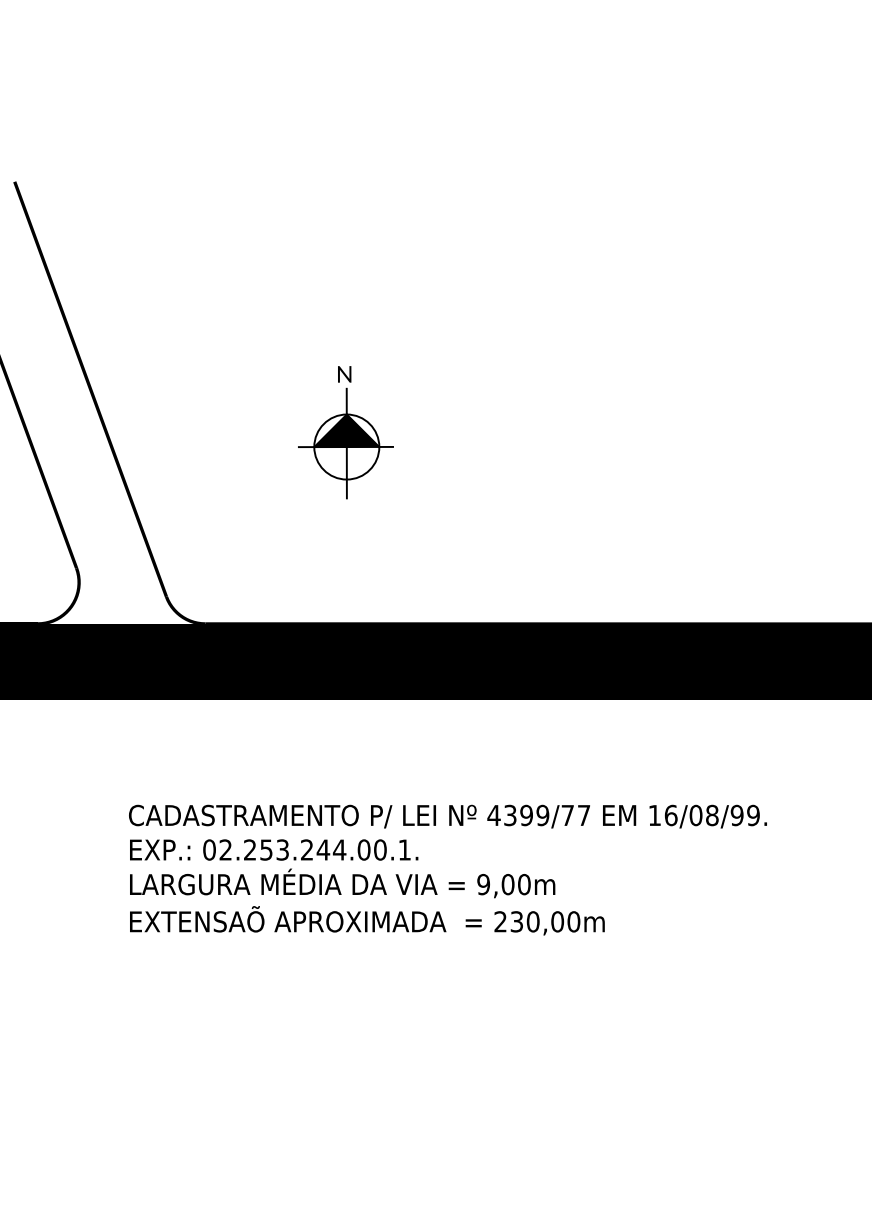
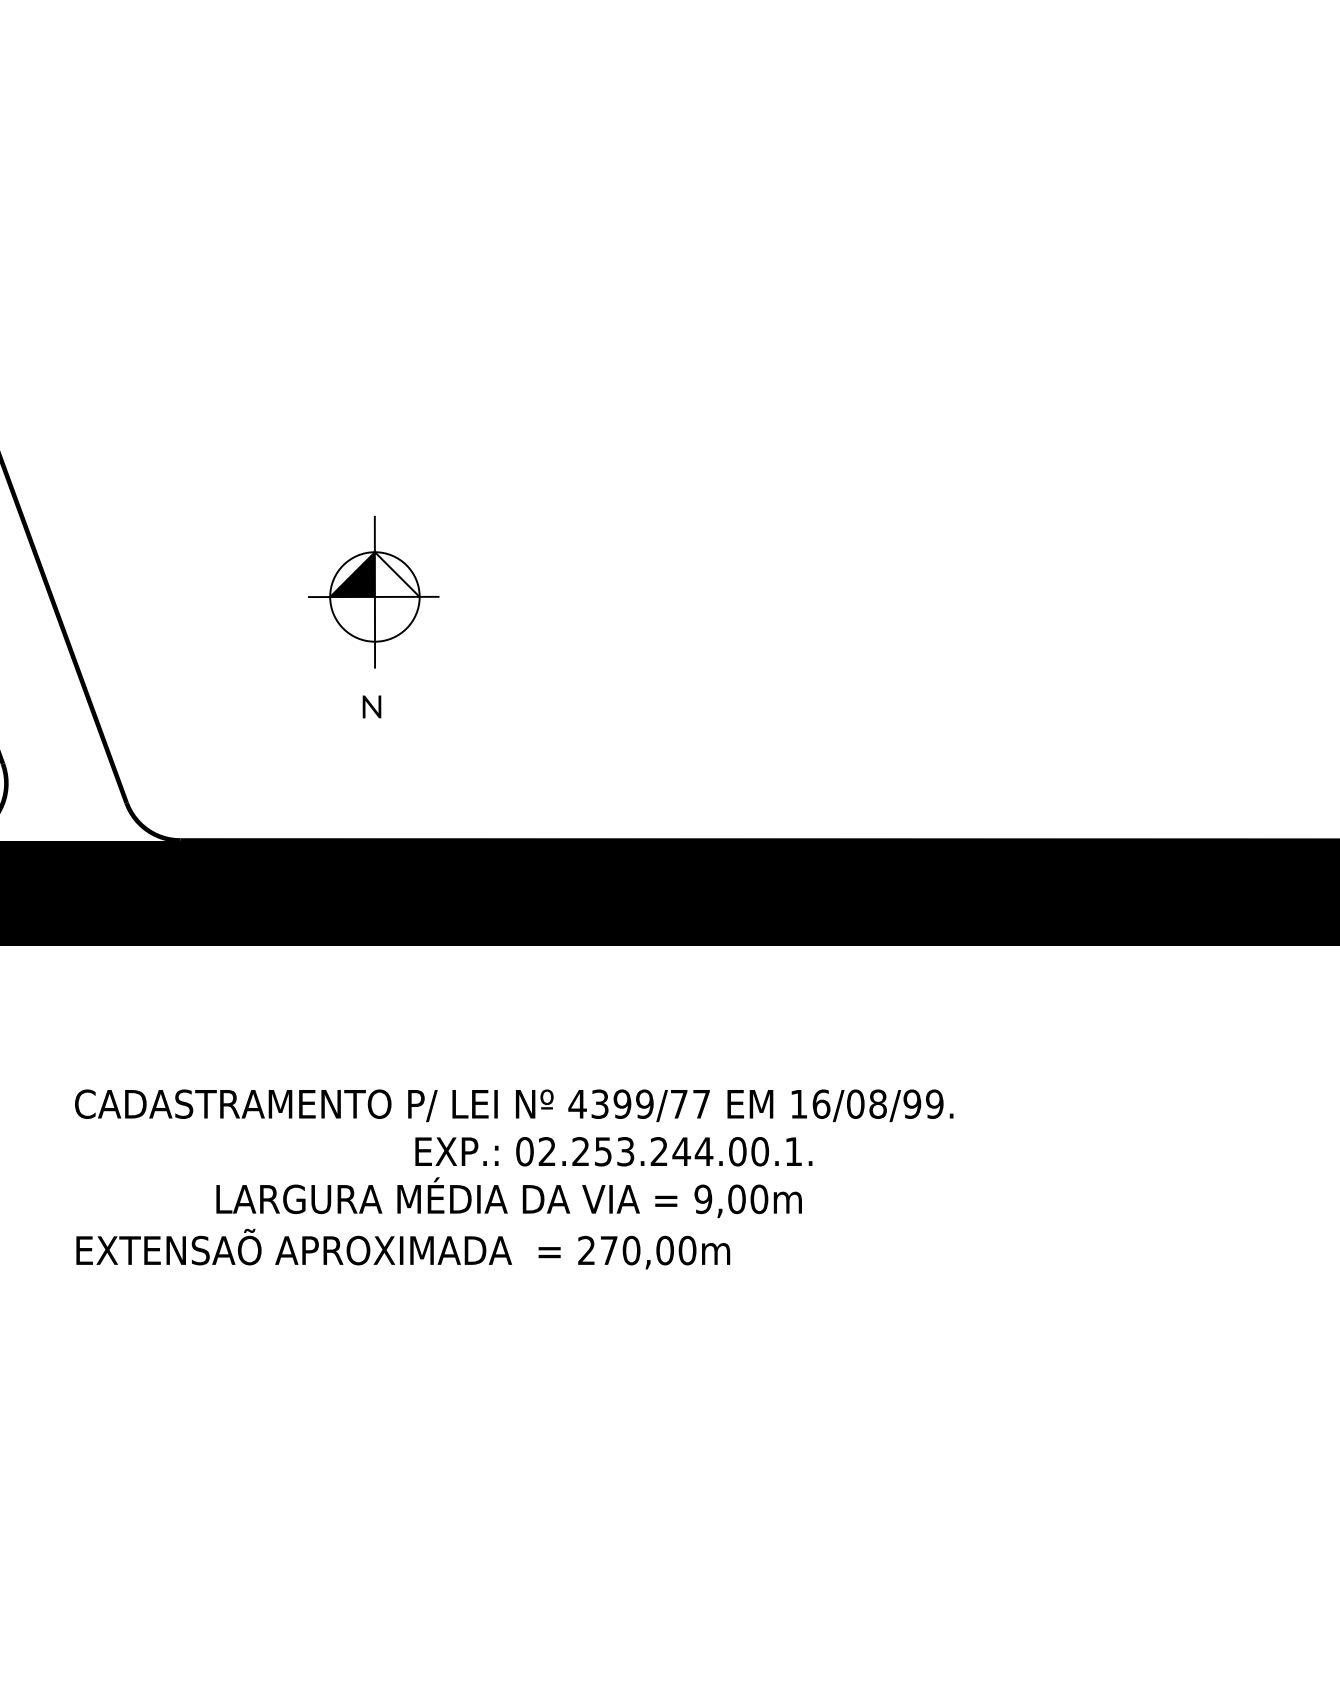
text: (344, 374) -> (371, 706), moved
fill: (362, 430) -> (396, 574), removed
text: (273, 849) -> (613, 1151), moved
text: (342, 883) -> (508, 1197), moved
text: (516, 921) -> (608, 1250), 230,00m -> 270,00m

